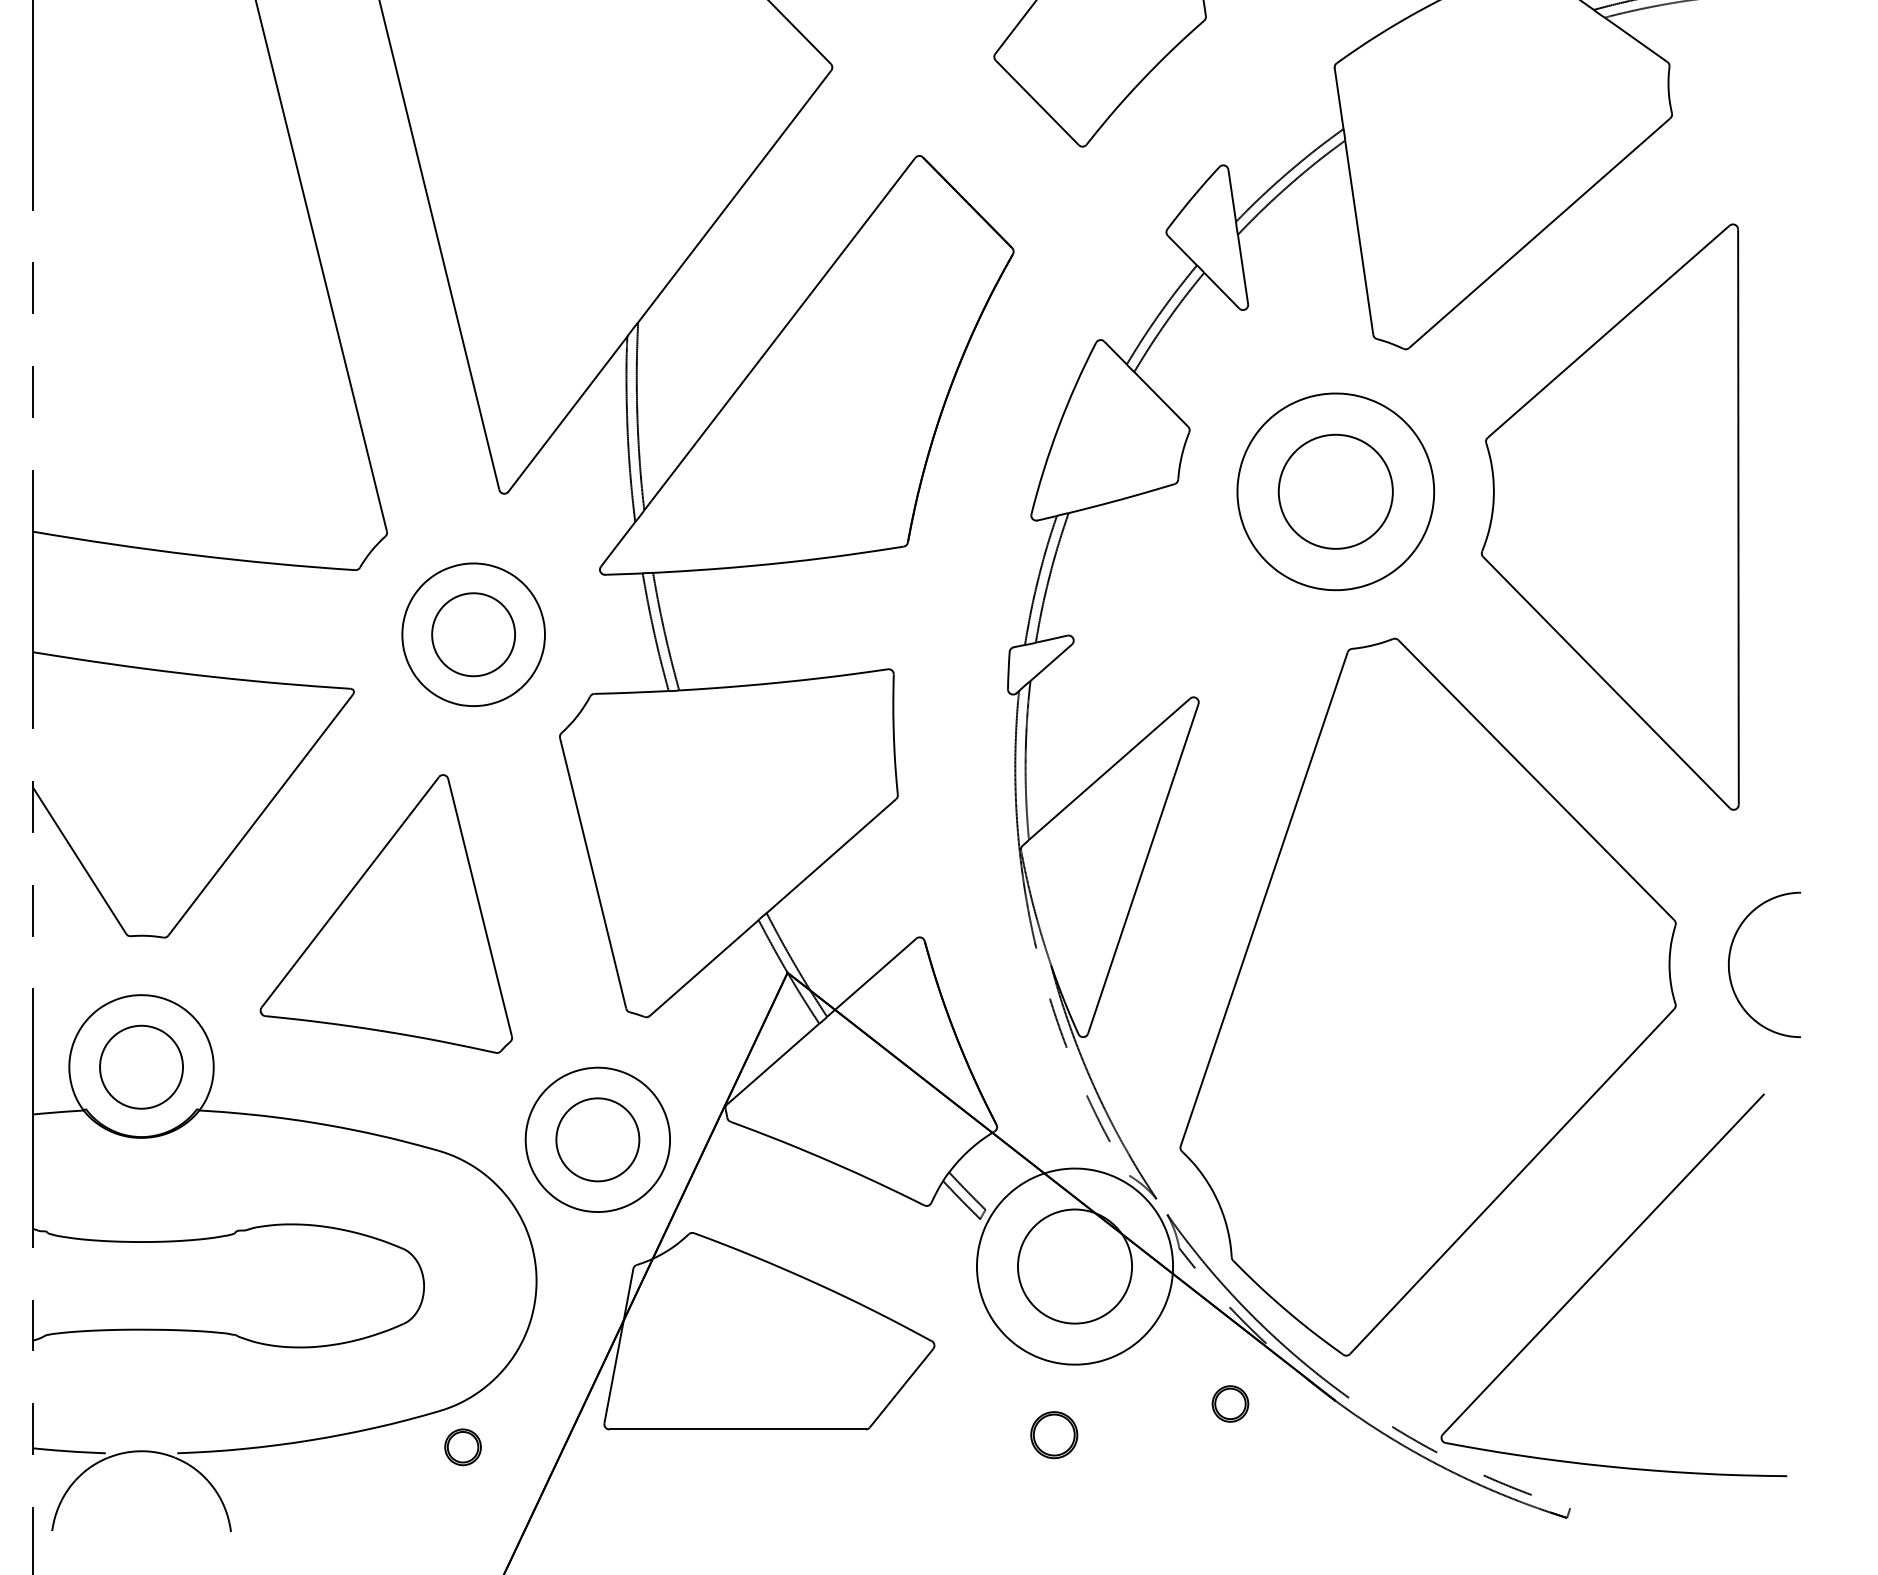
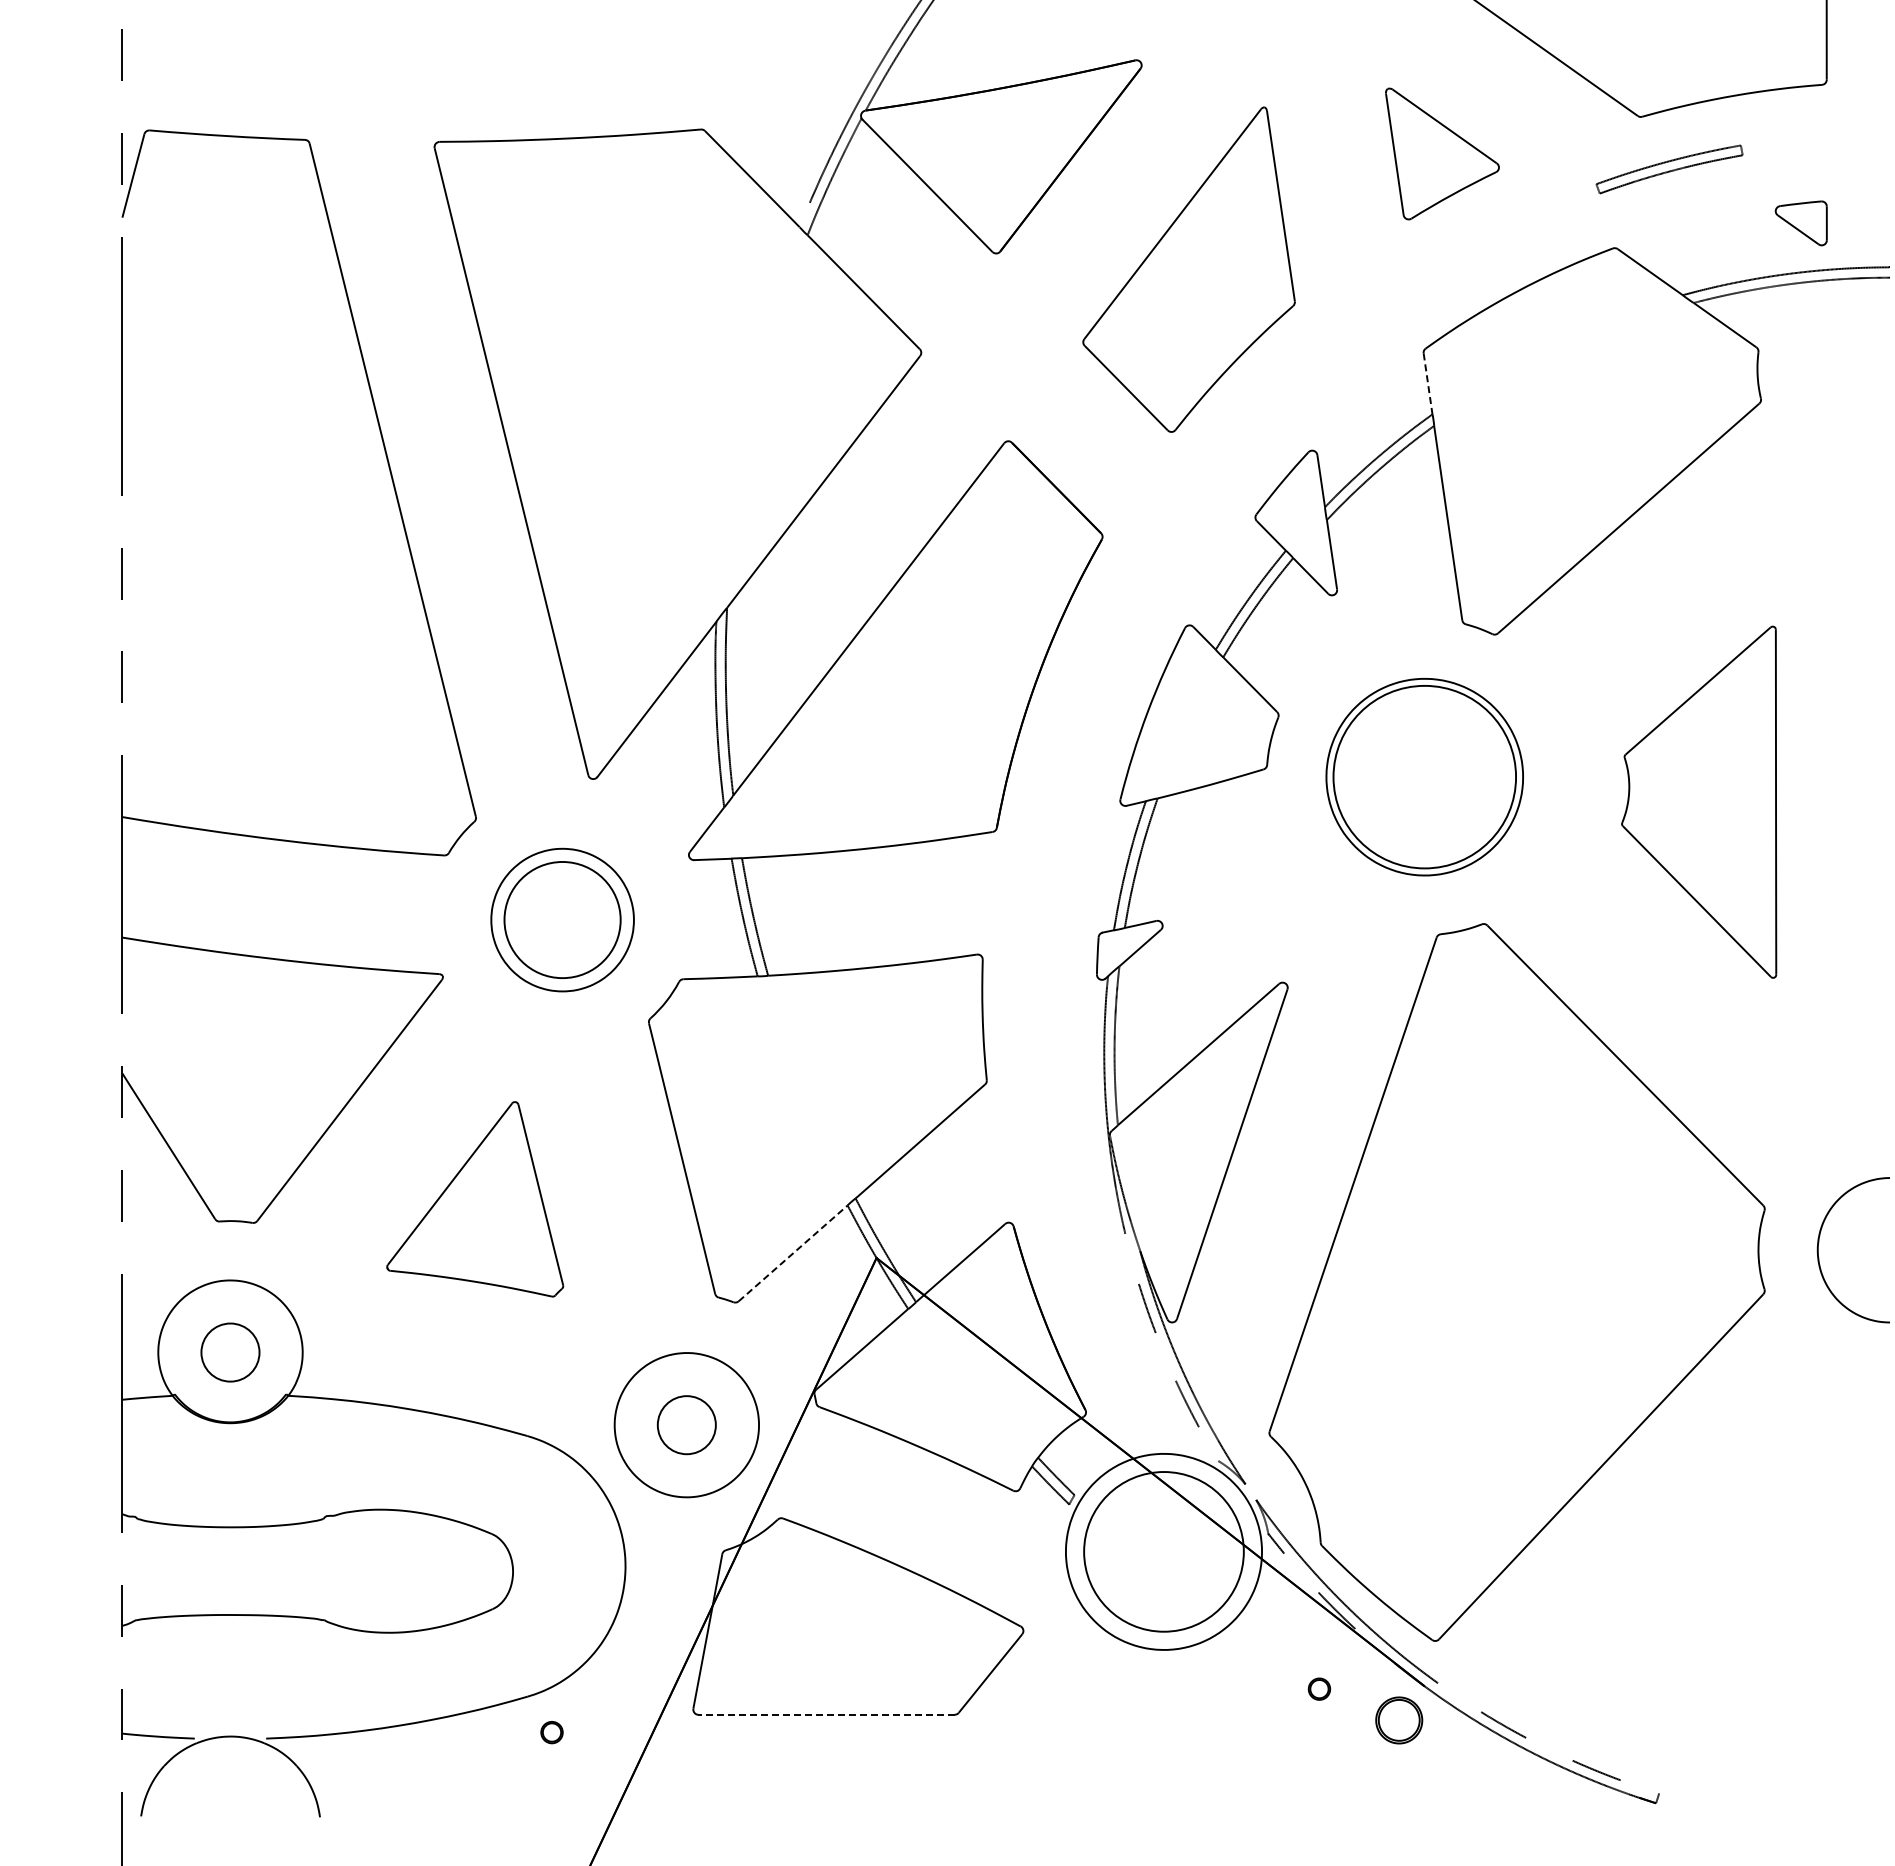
line: (1339, 98) -> (1428, 383), solid -> dashed
circle: (1335, 492) -> (1424, 777), size x1.6
part: (1609, 516) -> (1698, 801), size x0.6
circle: (473, 634) -> (562, 919), size x1.4
part: (385, 914) -> (474, 1199), size x0.7
line: (704, 968) -> (793, 1253), solid -> dashed
circle: (141, 1067) -> (230, 1352), size x0.7
circle: (597, 1139) -> (686, 1424), size x0.7
circle: (1074, 1266) -> (1163, 1551), size x1.4
part: (1599, 1270) -> (1688, 1555), removed
part: (1230, 1403) -> (1319, 1688), size x0.6
line: (737, 1429) -> (826, 1714), solid -> dashed
part: (1054, 1435) -> (1399, 1720), moved
part: (462, 1447) -> (551, 1732), size x0.6

